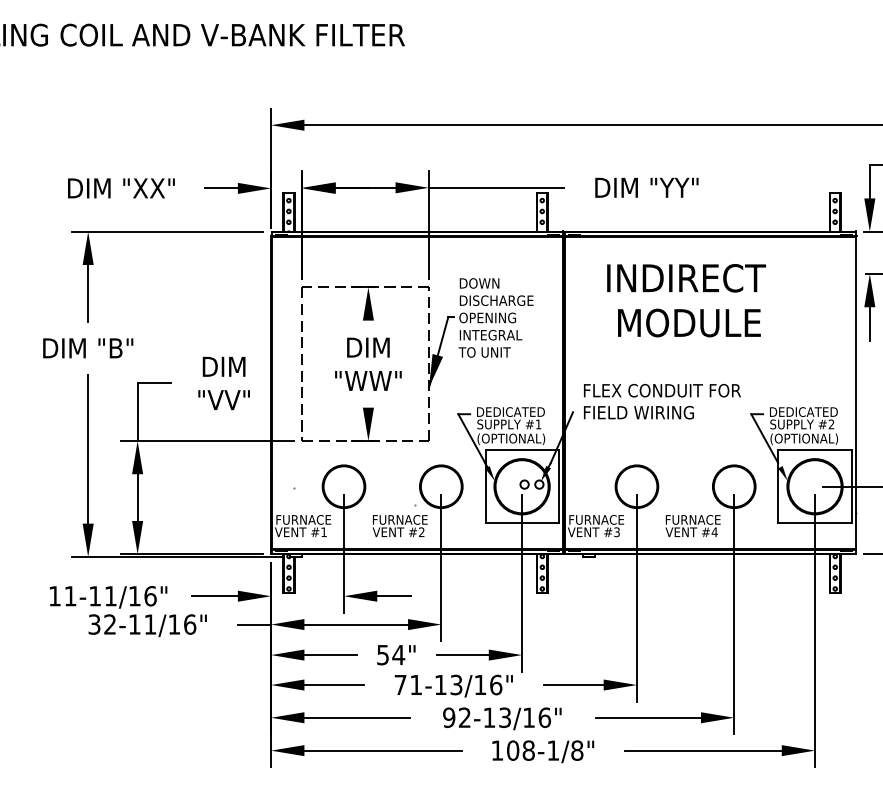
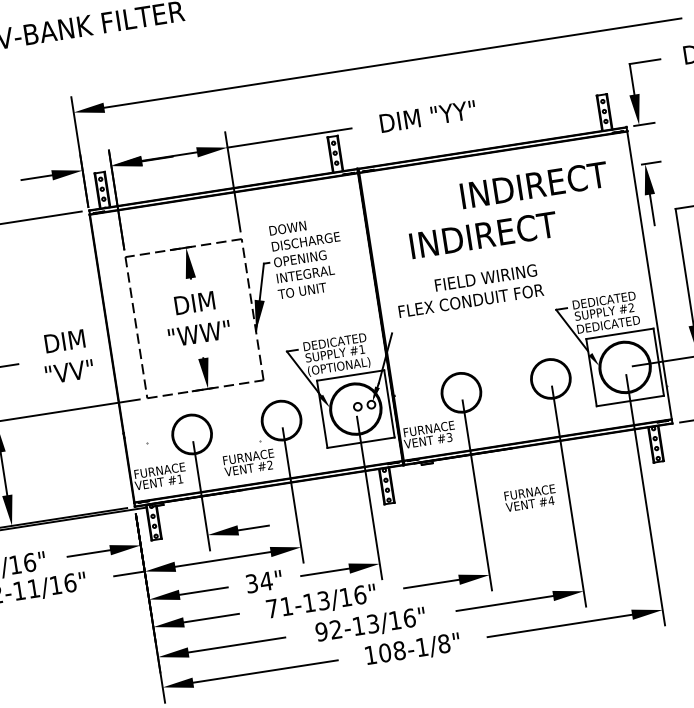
text: (686, 278) -> (534, 185), moved
text: (686, 322) -> (483, 234), MODULE -> INDIRECT
text: (638, 412) -> (485, 277), moved
text: (804, 439) -> (608, 325), (OPTIONAL) -> DEDICATED
text: (692, 526) -> (530, 498), moved
text: (382, 654) -> (251, 583), 54" -> 34"

